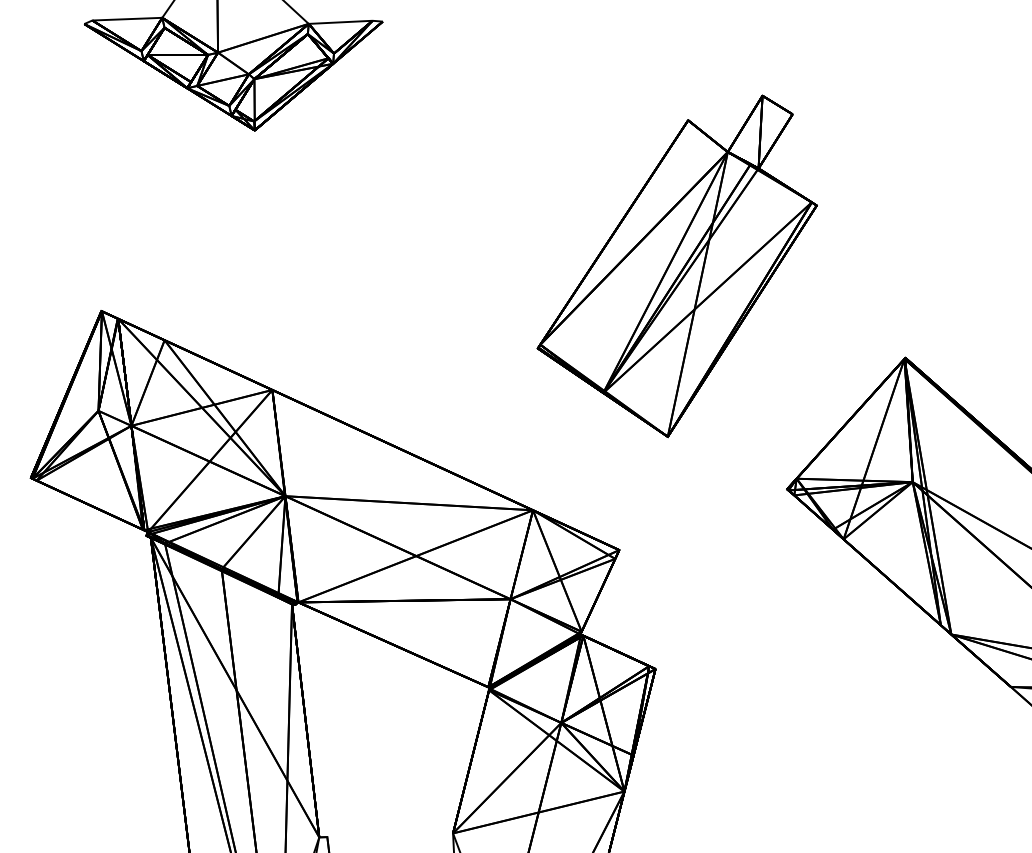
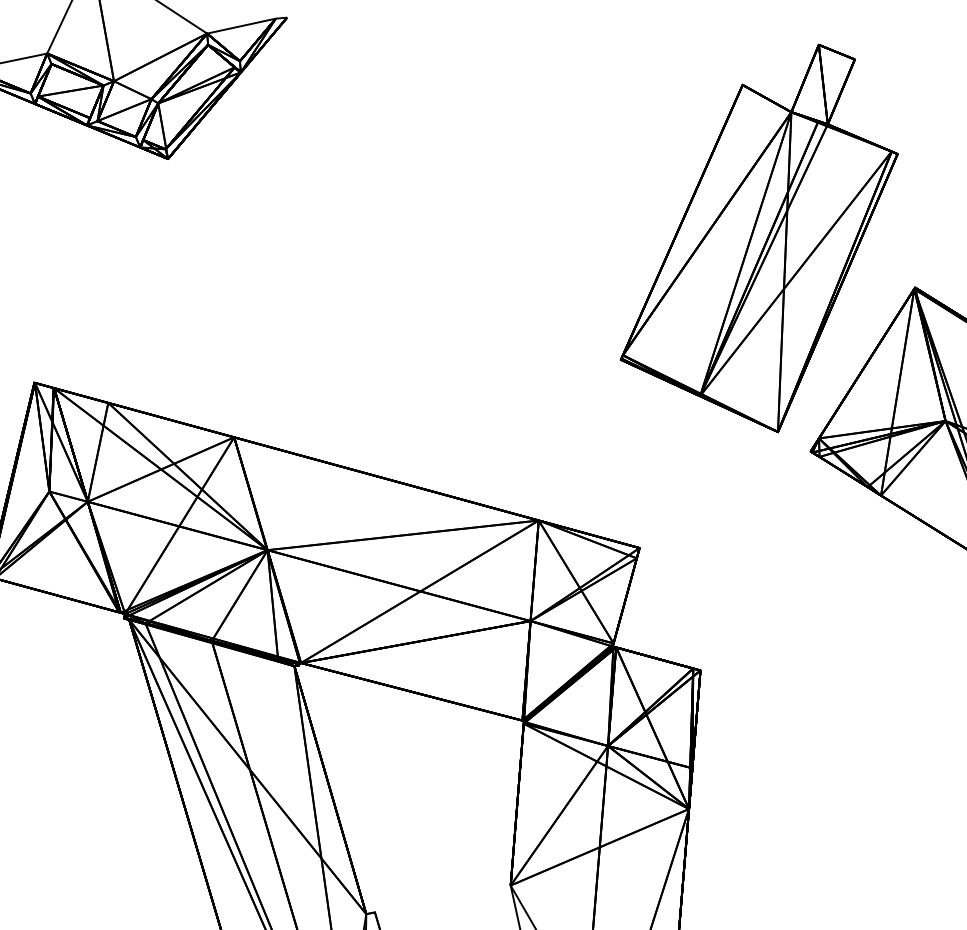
part: (676, 266) -> (756, 245), moved

